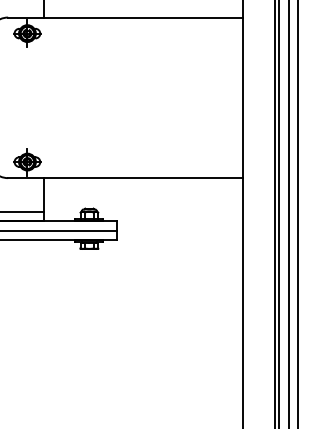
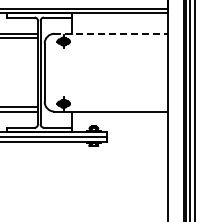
line: (125, 16) -> (111, 33), solid -> dashed

